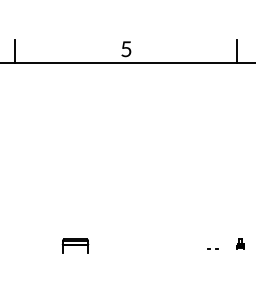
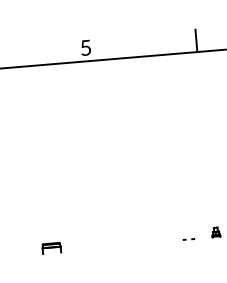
part: (75, 245) -> (51, 247), size x0.7

